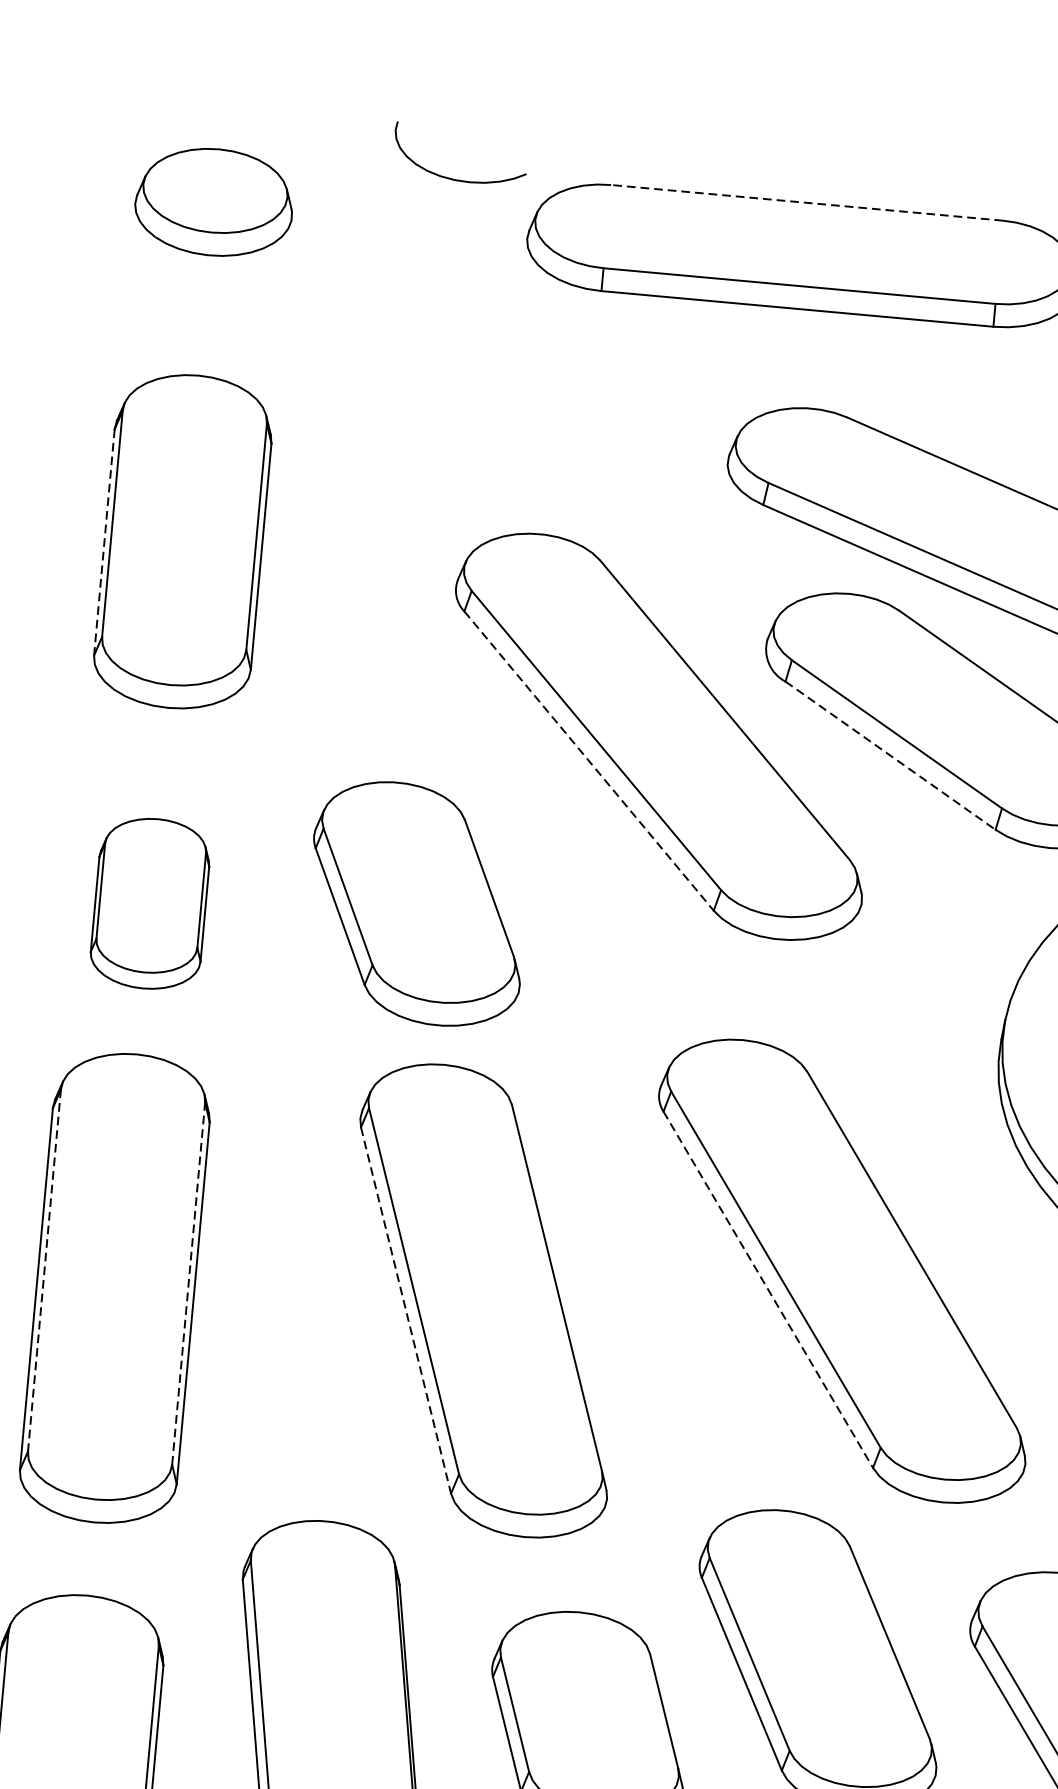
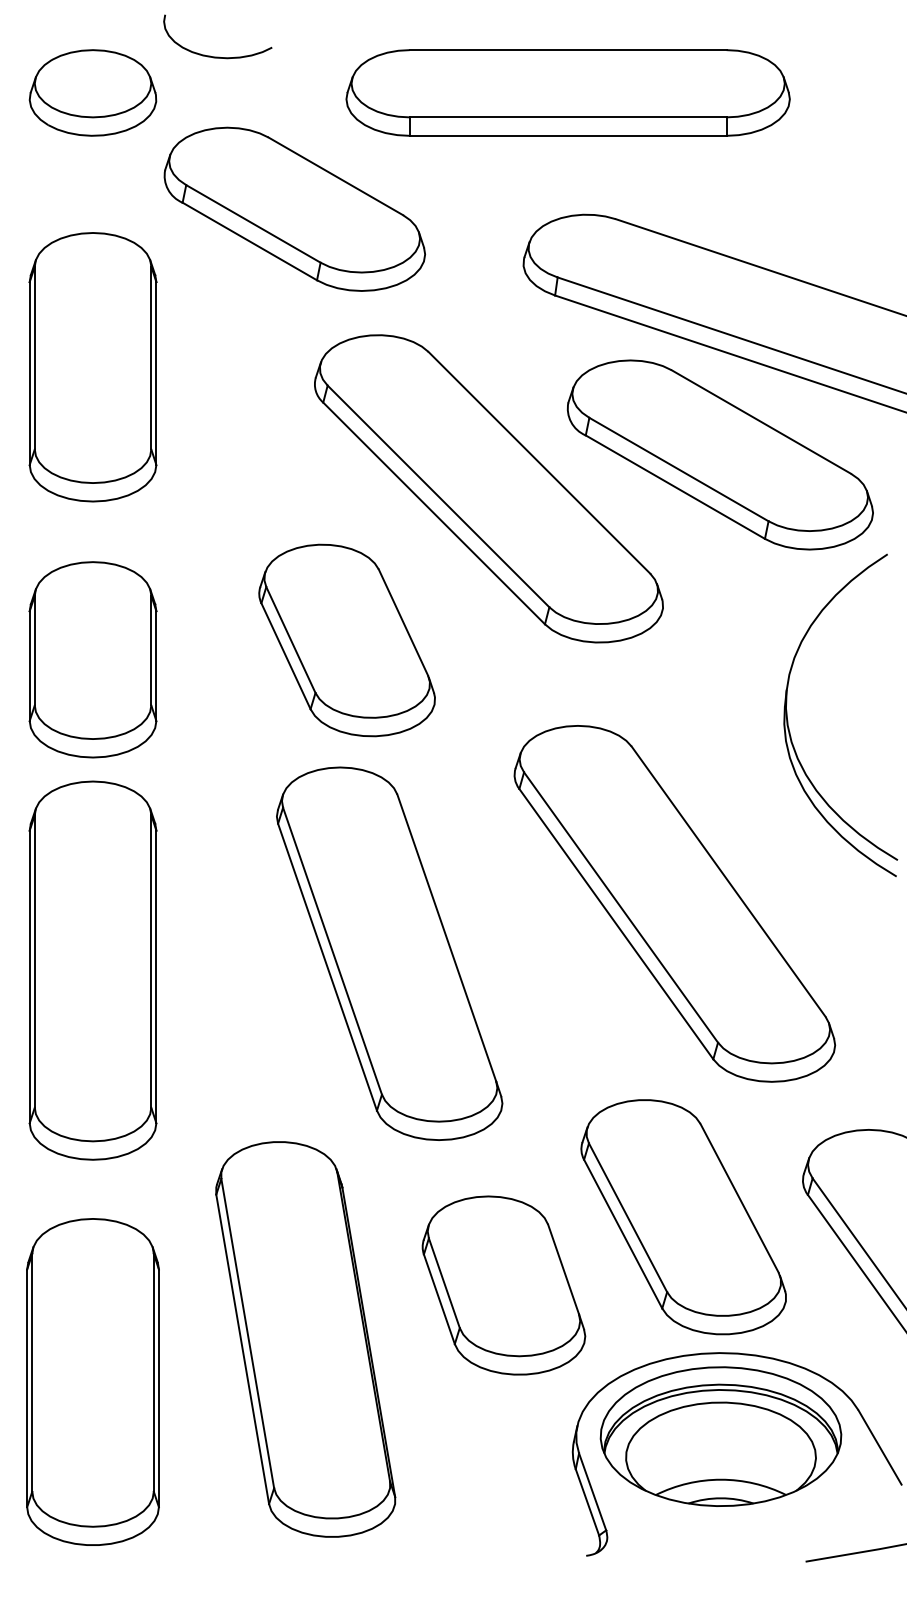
curve: (457, 179) -> (217, 56), moved
line: (806, 203) -> (567, 50), dashed -> solid
part: (450, 368) -> (294, 208), added
line: (104, 543) -> (29, 374), dashed -> solid
line: (890, 756) -> (675, 487), dashed -> solid
line: (589, 761) -> (434, 513), dashed -> solid
part: (149, 903) -> (92, 659), size x1.43
part: (416, 903) -> (346, 640), moved
line: (44, 1270) -> (34, 961), dashed -> solid
line: (188, 1282) -> (151, 960), dashed -> solid
line: (768, 1290) -> (616, 924), dashed -> solid
line: (405, 1310) -> (327, 967), dashed -> solid

